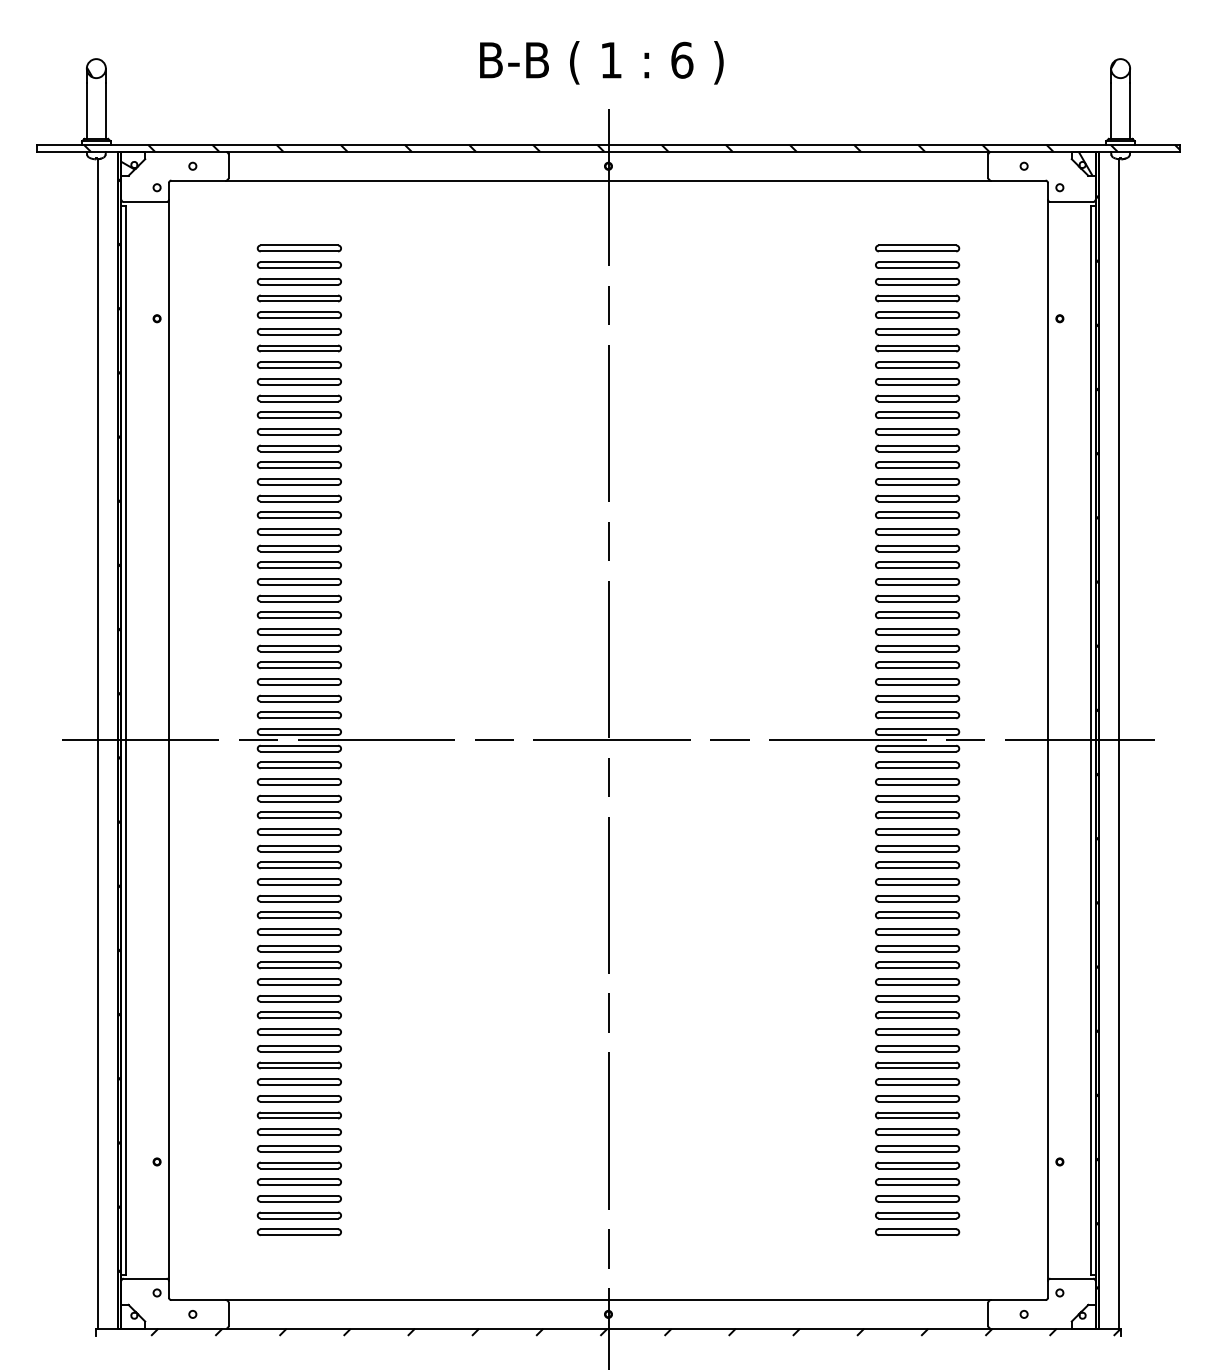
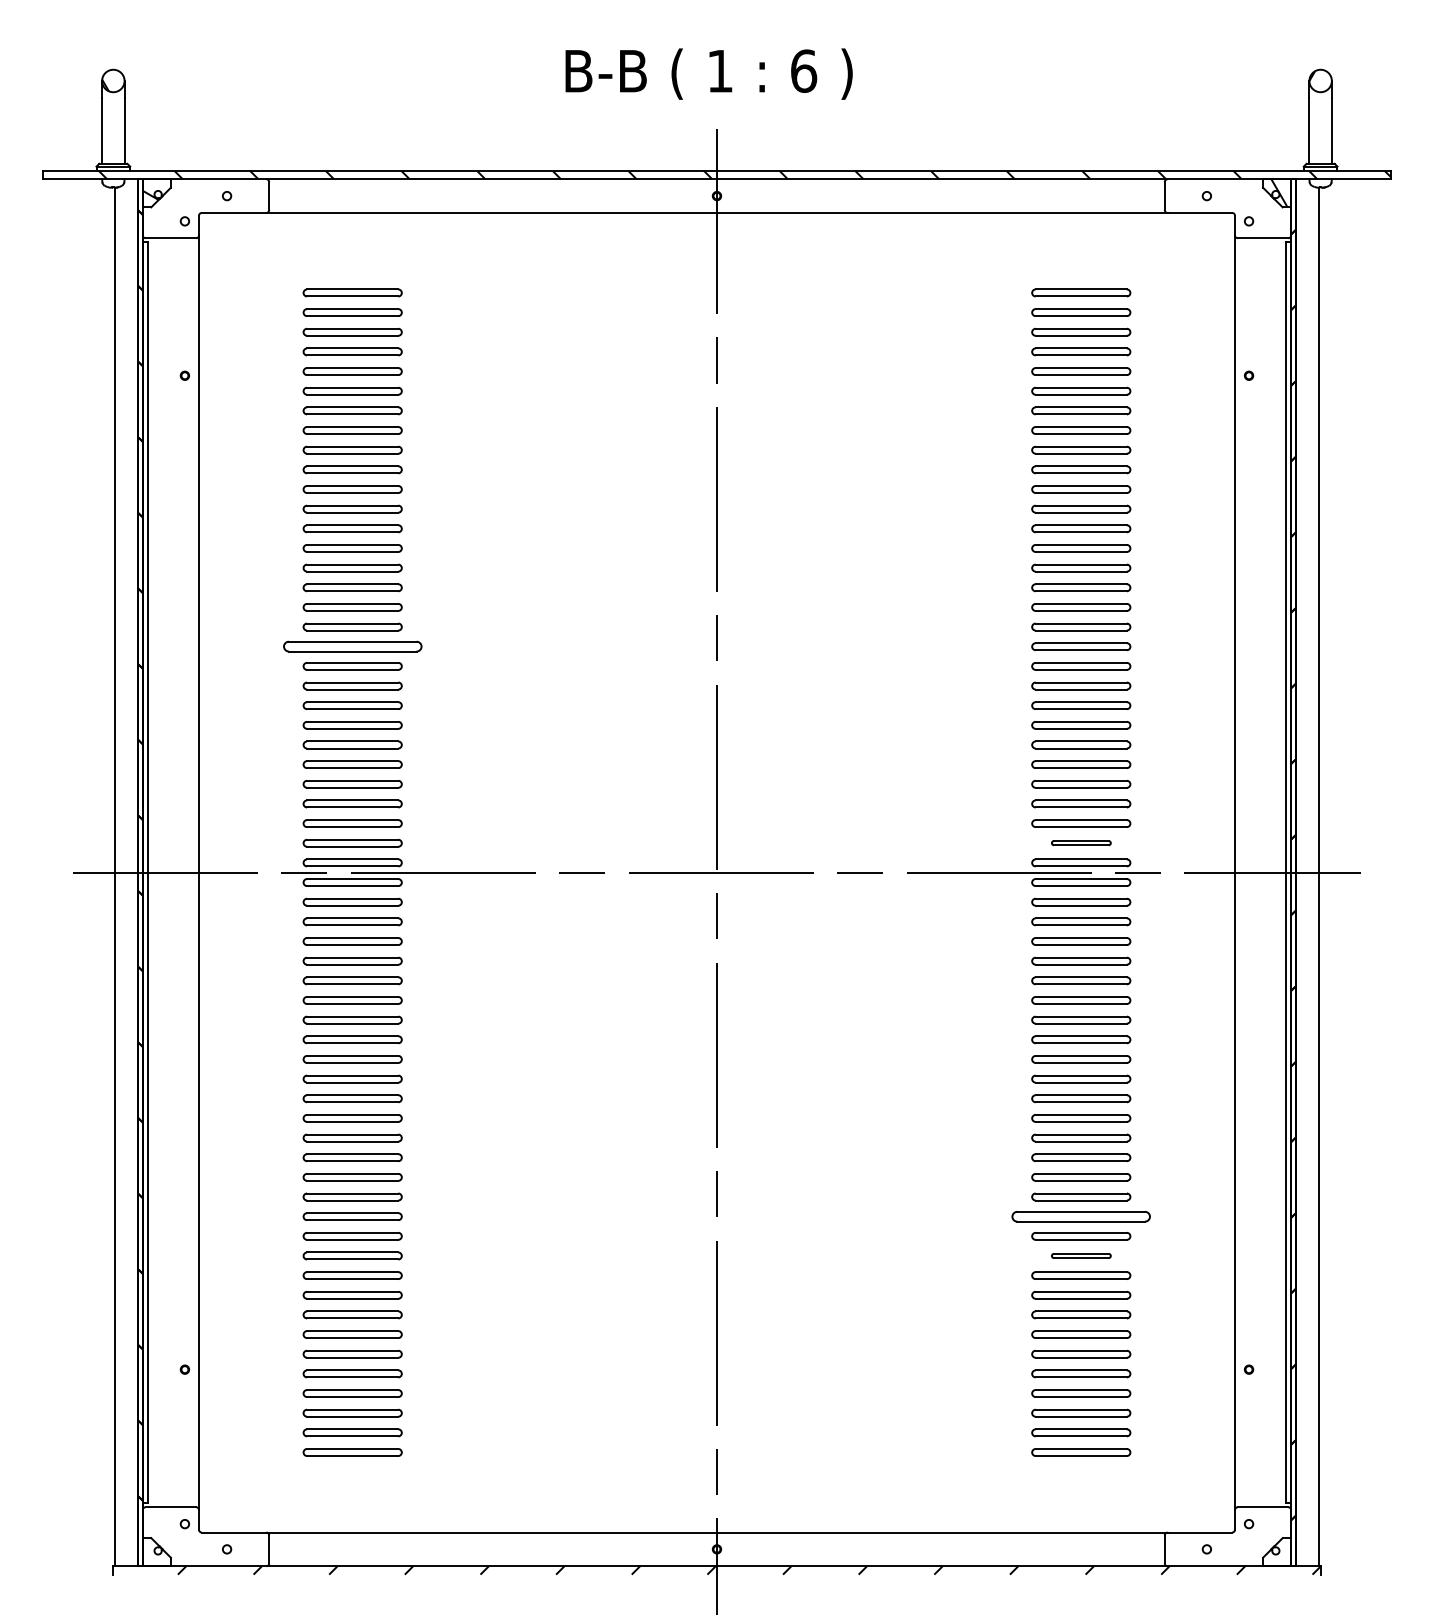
part: (299, 548) -> (352, 646), size x1.4
part: (917, 714) -> (1081, 842), size x0.6
part: (917, 1031) -> (1081, 1216), size x1.4
part: (917, 1065) -> (1081, 1255), size x0.6

